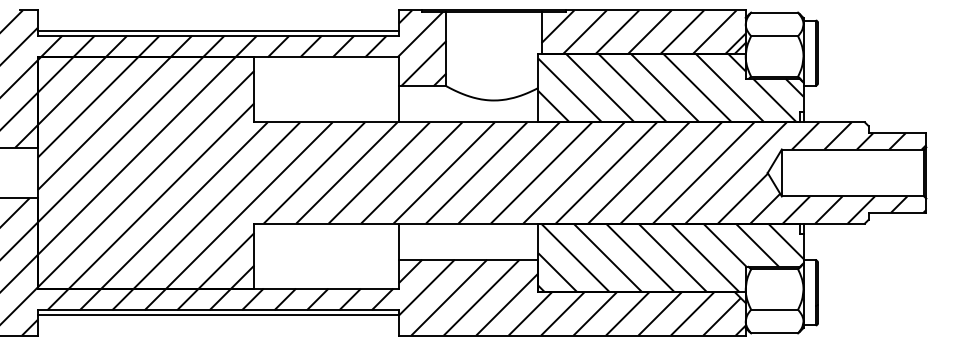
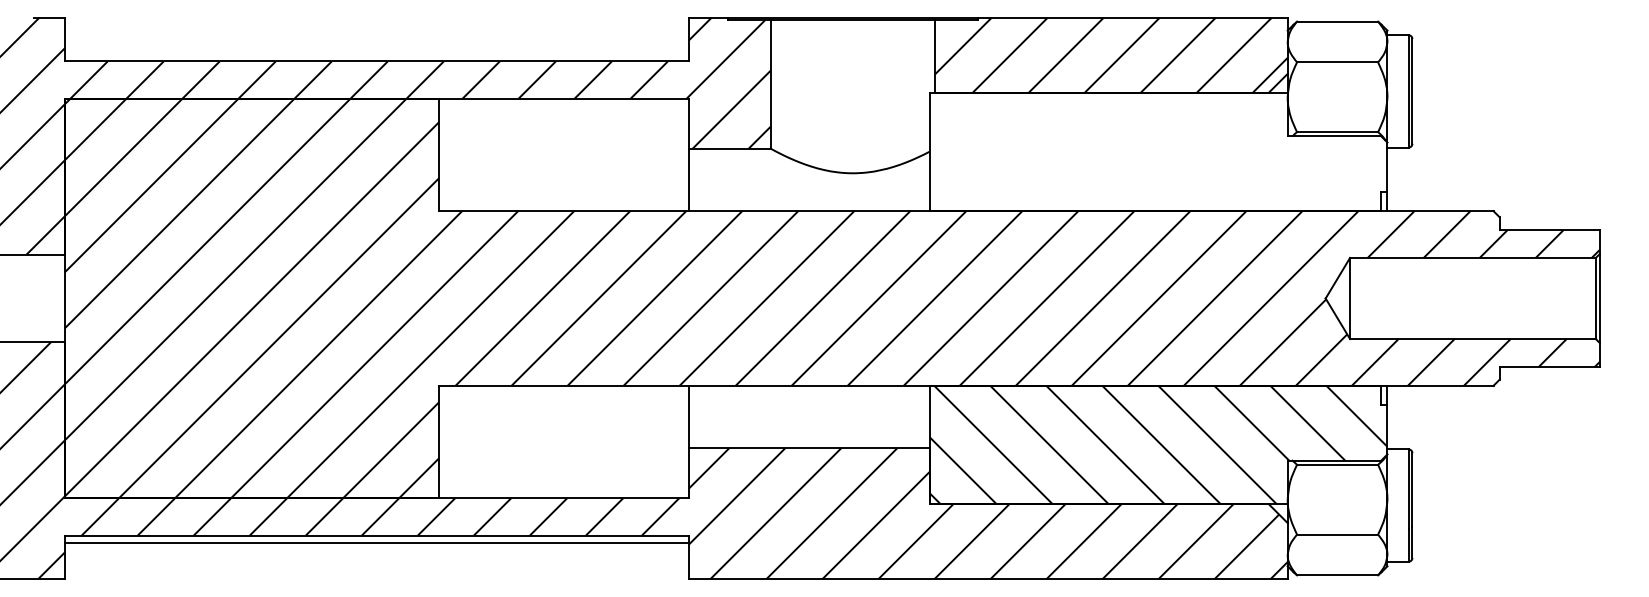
line: (217, 31) -> (375, 54), removed
hatch: (670, 87) -> (1157, 150), removed

